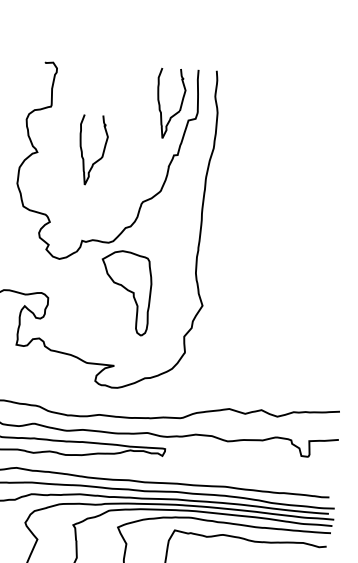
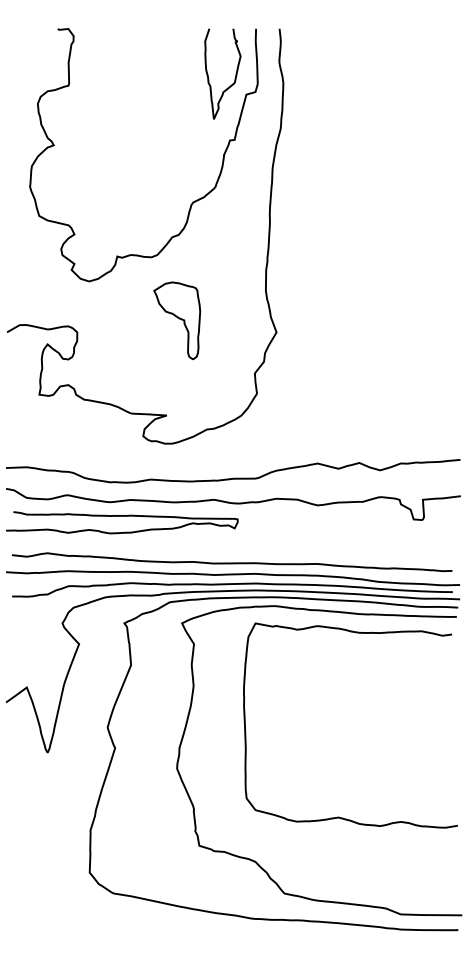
curve: (103, 150) -> (138, 138), removed
part: (126, 292) -> (177, 320), size x0.71

